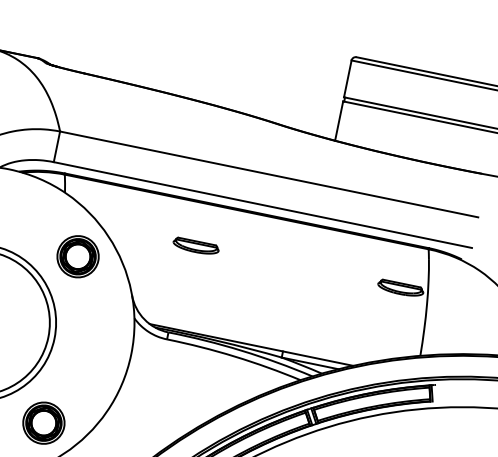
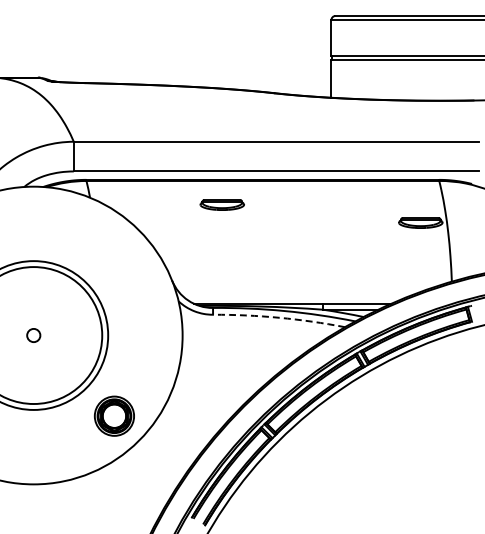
part: (195, 246) -> (221, 204), moved
part: (77, 256) -> (113, 254), removed
arc: (235, 356) -> (279, 317), solid -> dashed

